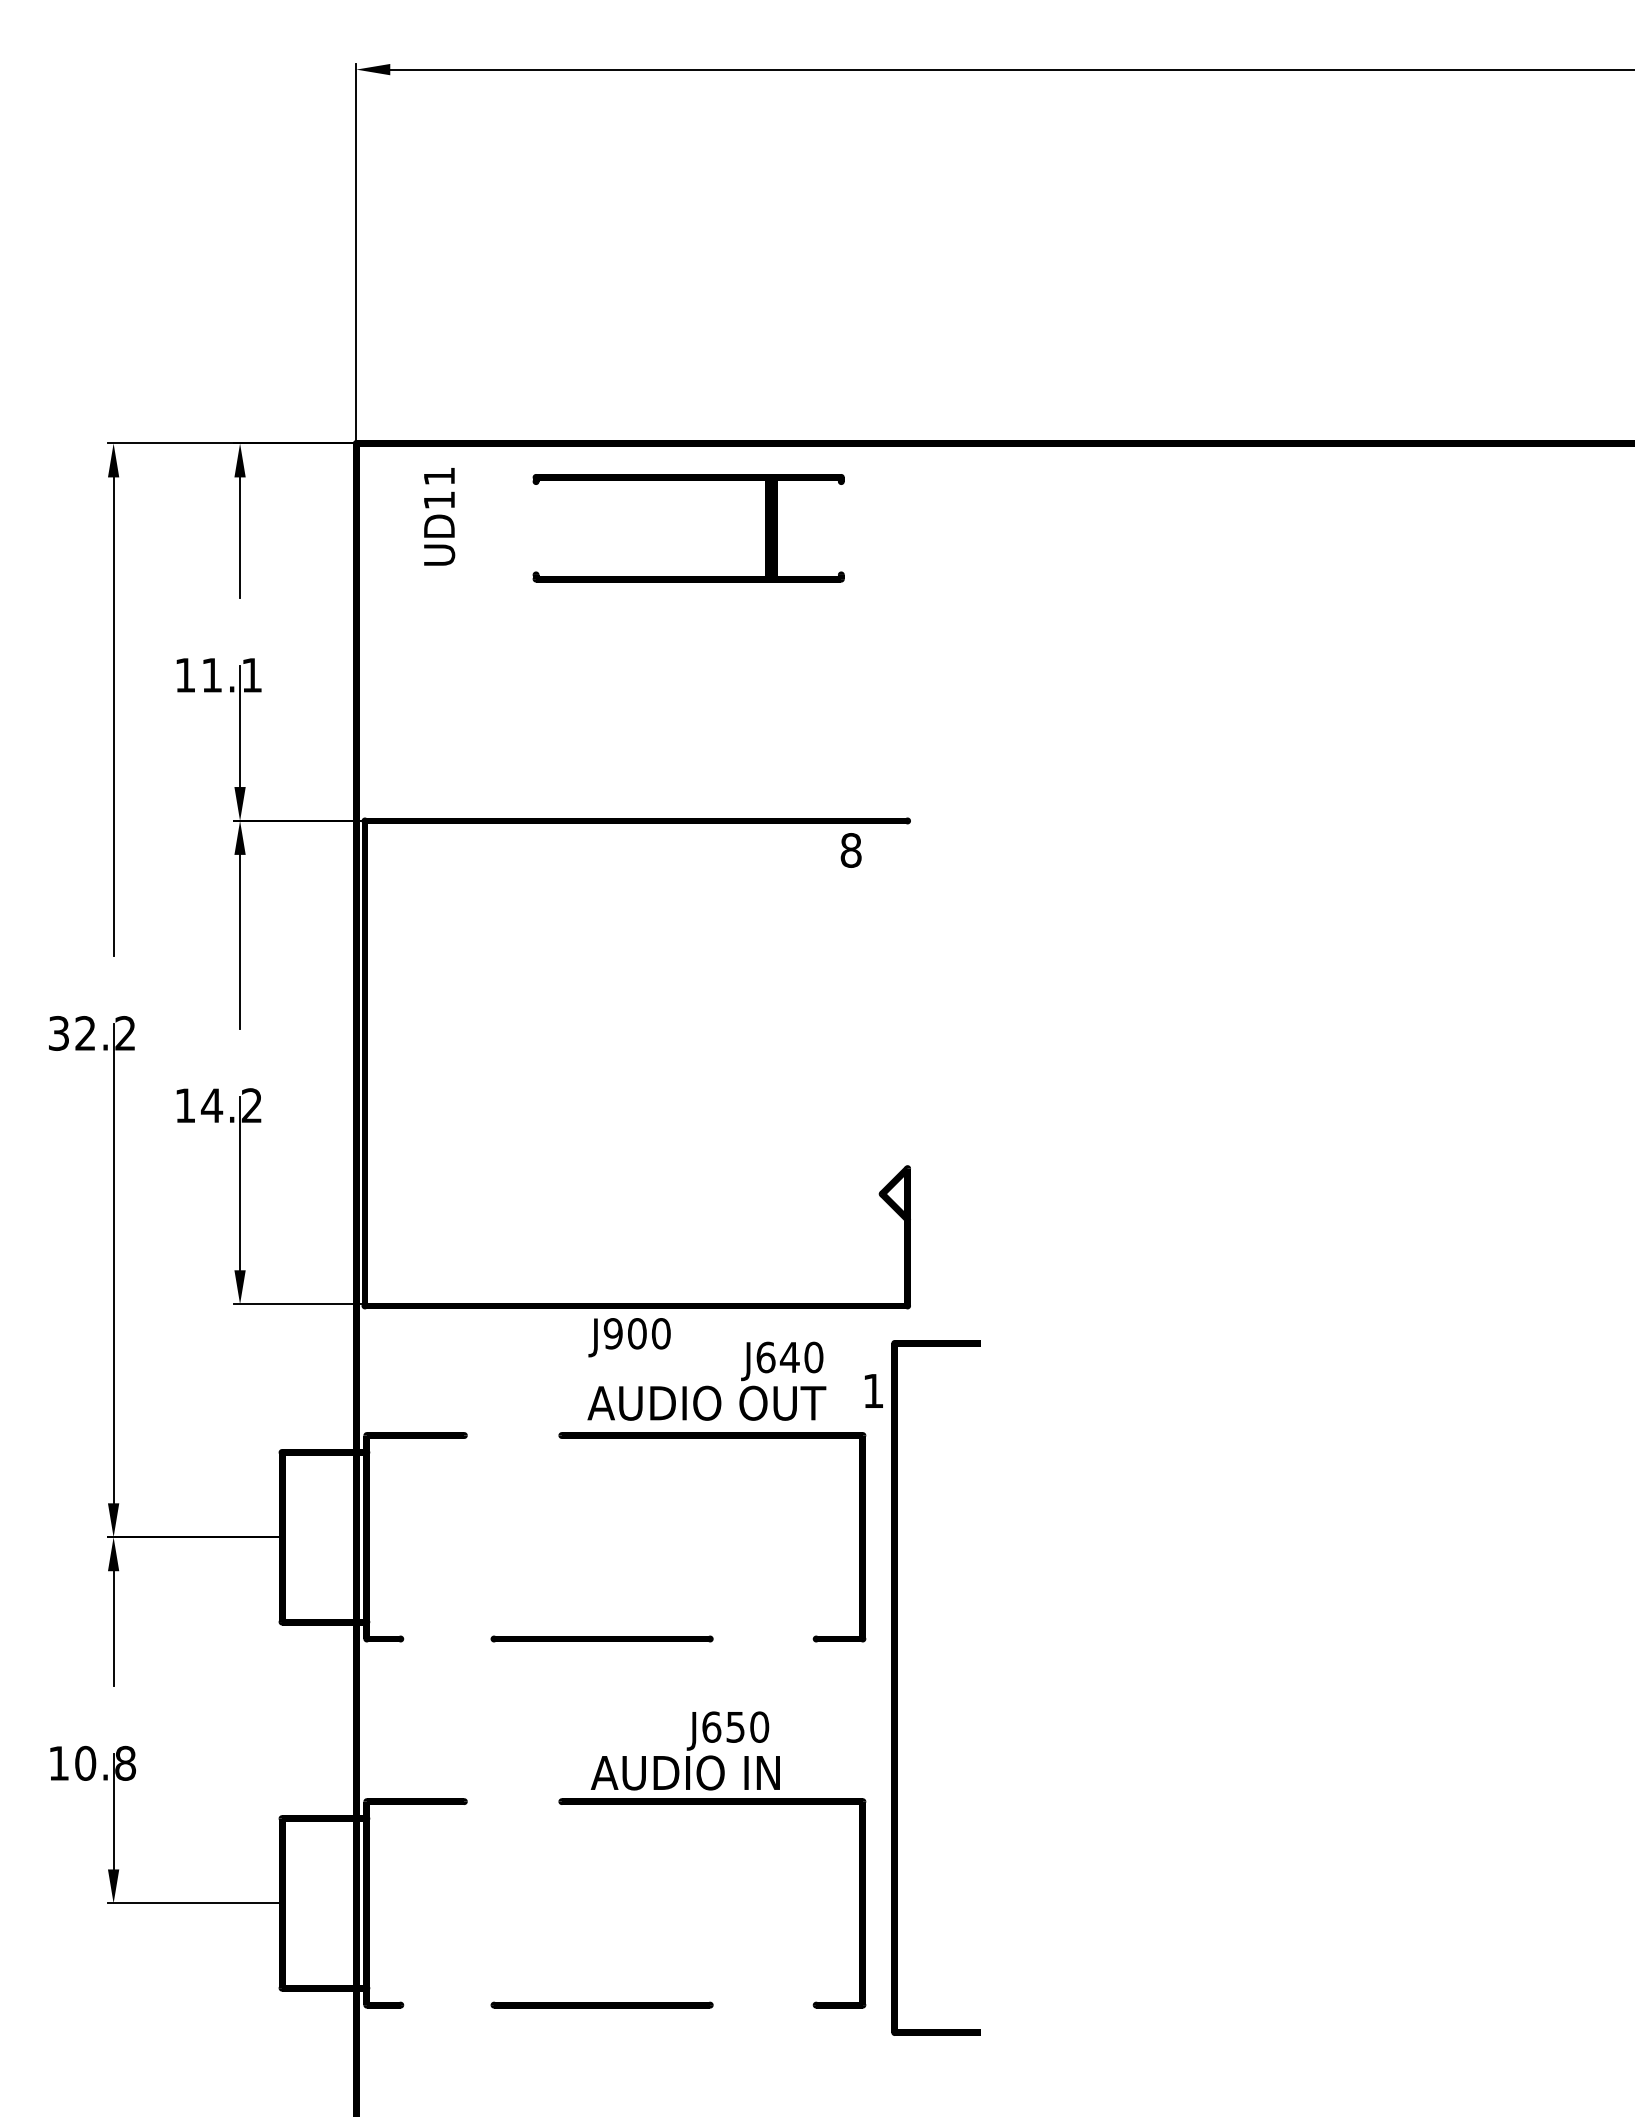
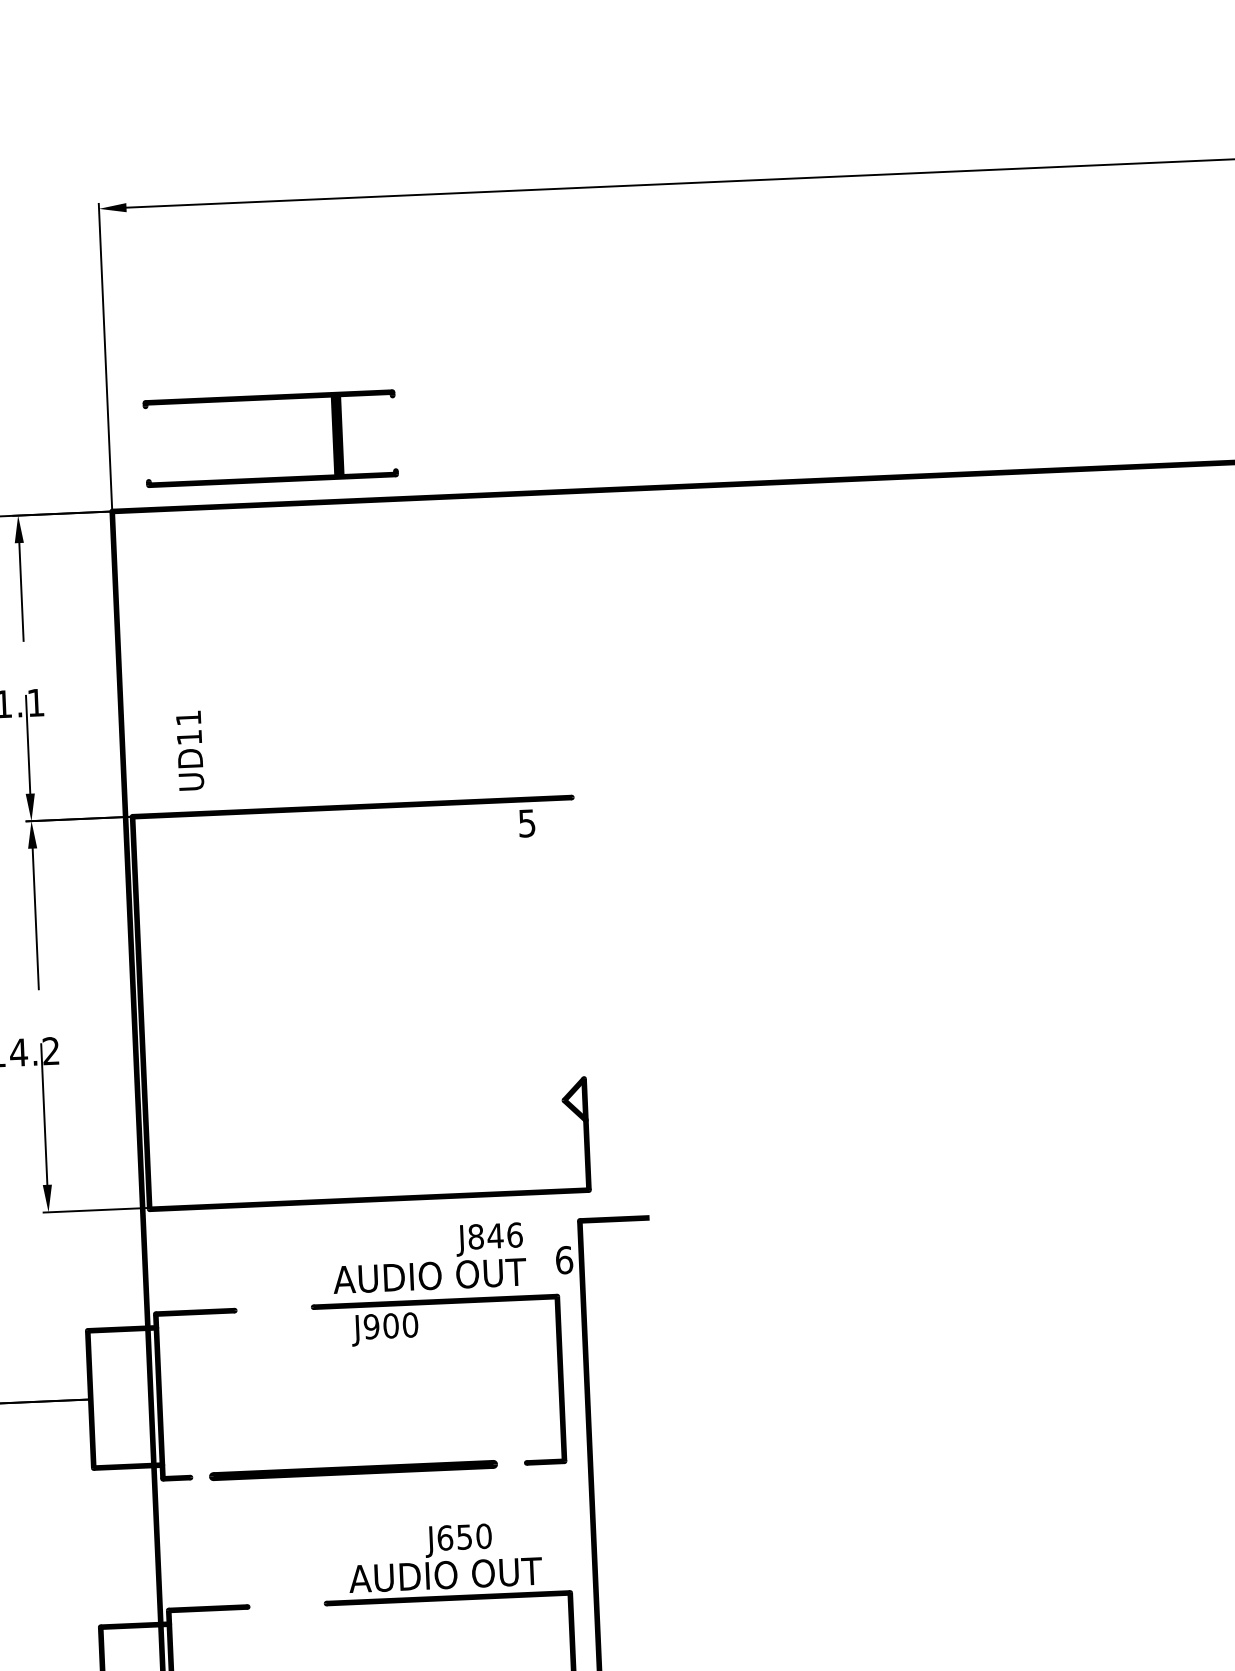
part: (688, 480) -> (268, 400), moved
text: (439, 516) -> (190, 750), moved
text: (850, 850) -> (526, 823), 8 -> 5
text: (629, 1337) -> (384, 1329), moved
text: (789, 1357) -> (495, 1236), J640 -> J846
text: (873, 1390) -> (564, 1259), 1 -> 6
part: (601, 1638) -> (352, 1470), size x1.6
text: (785, 1772) -> (506, 1572), AUDIO IN -> AUDIO OUT

